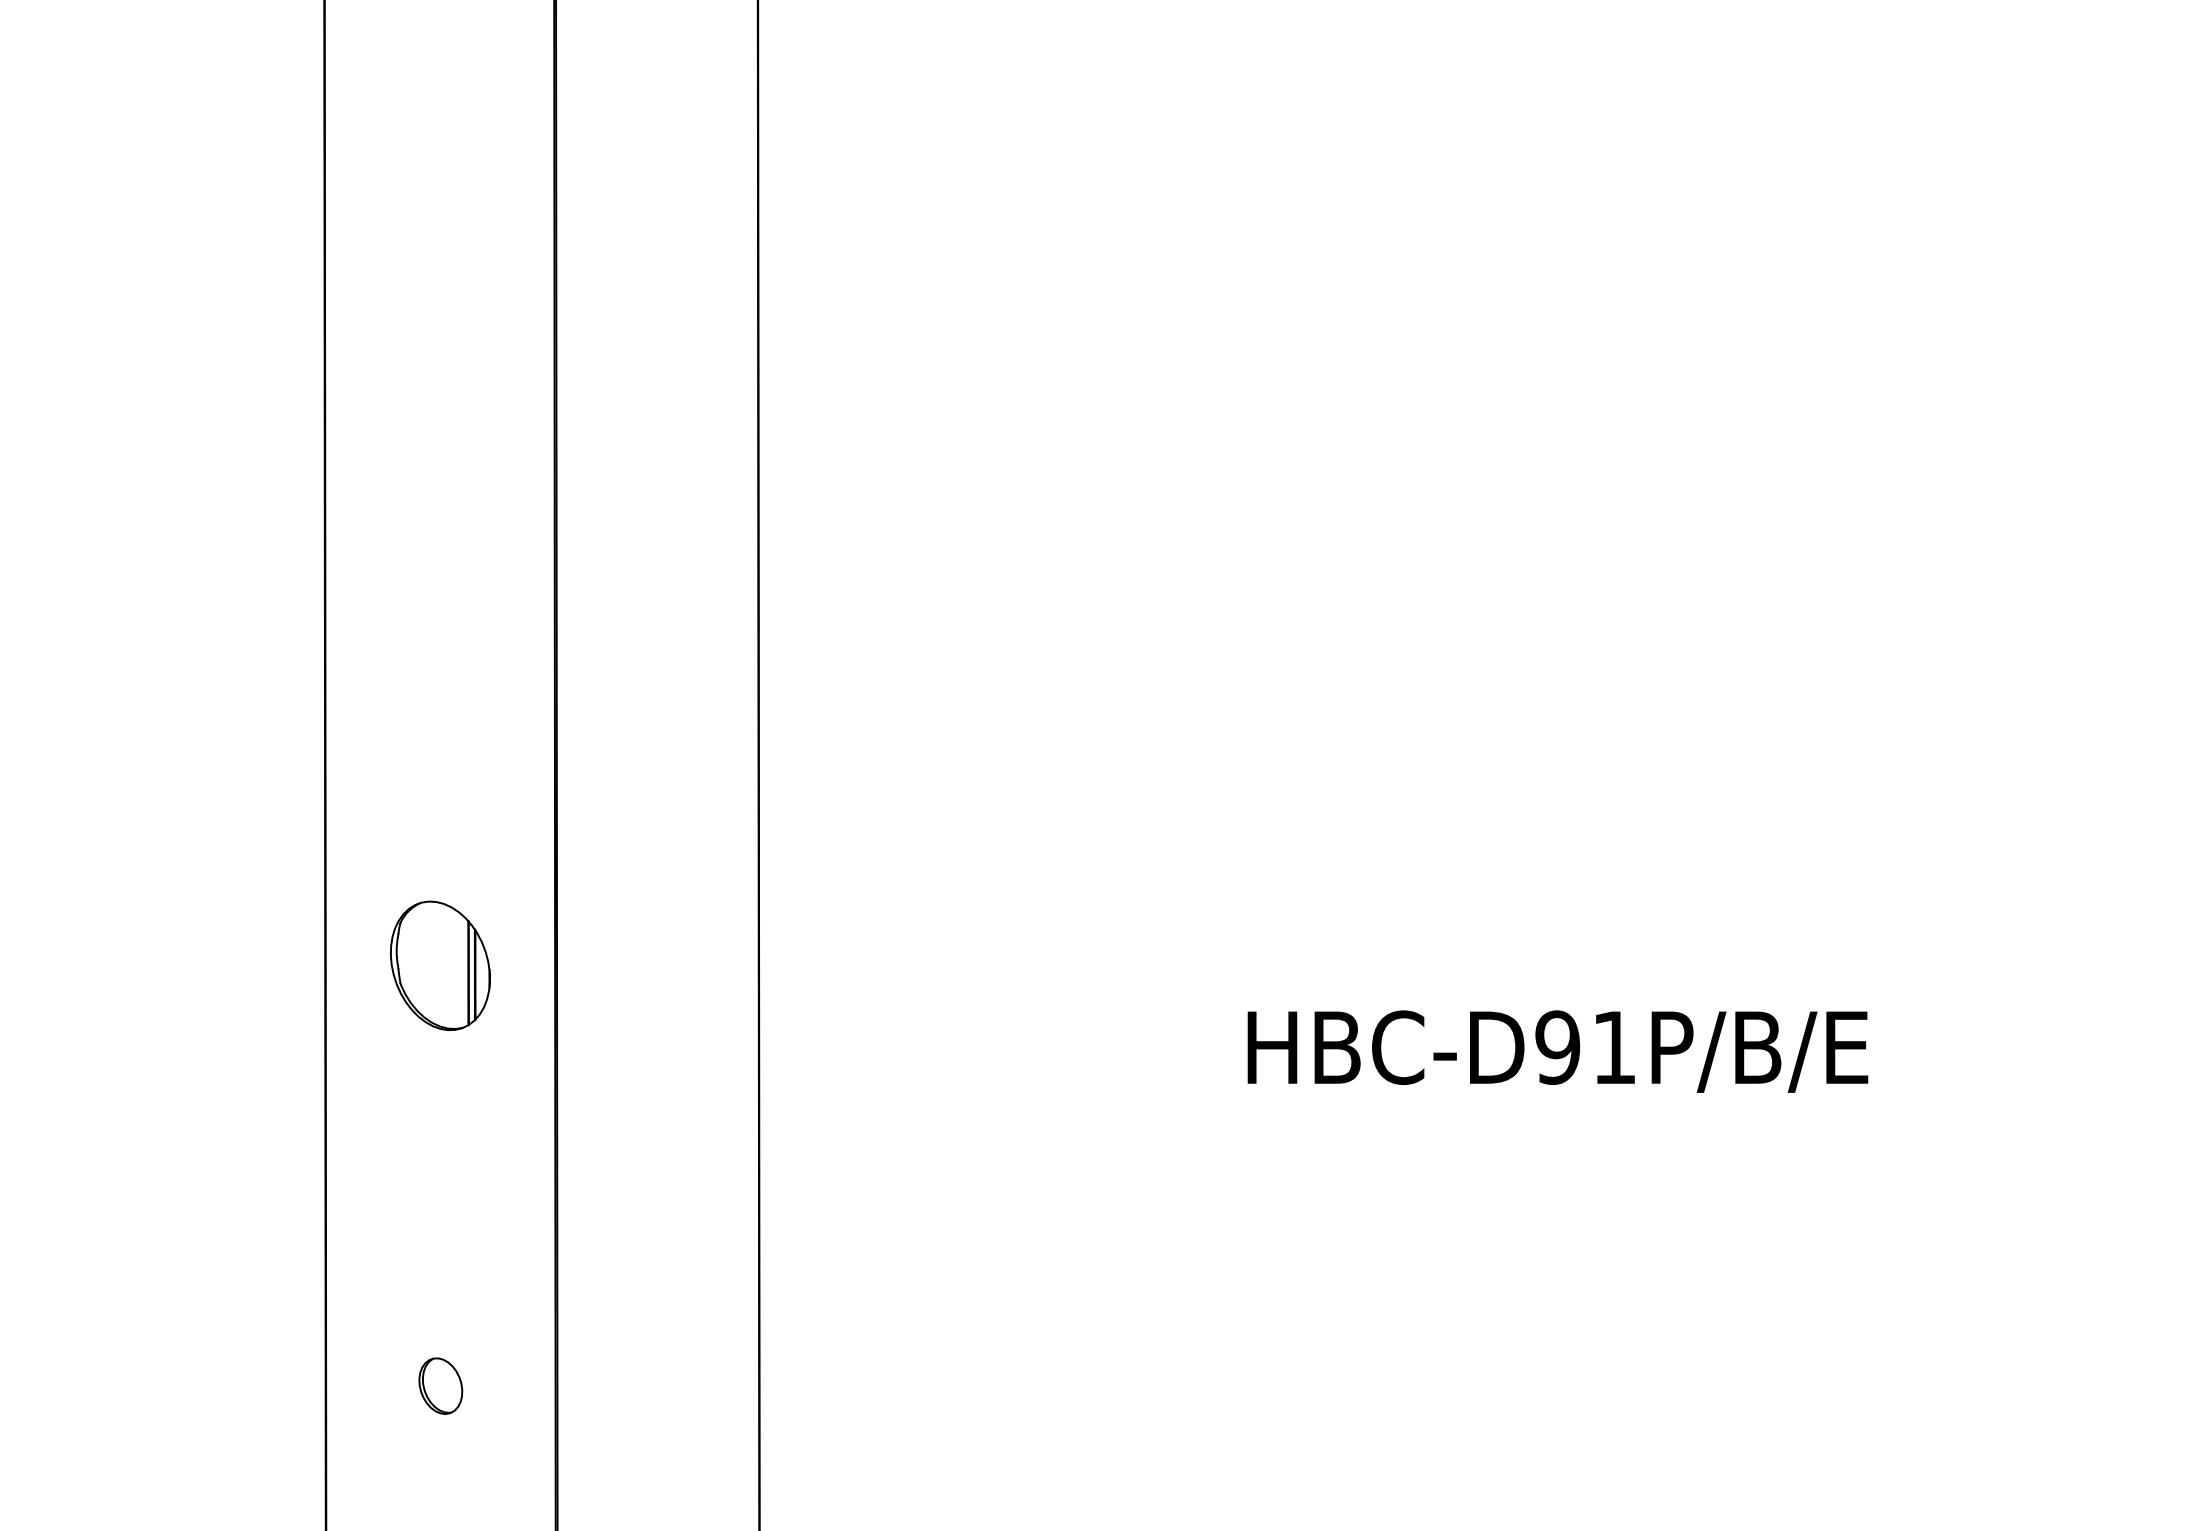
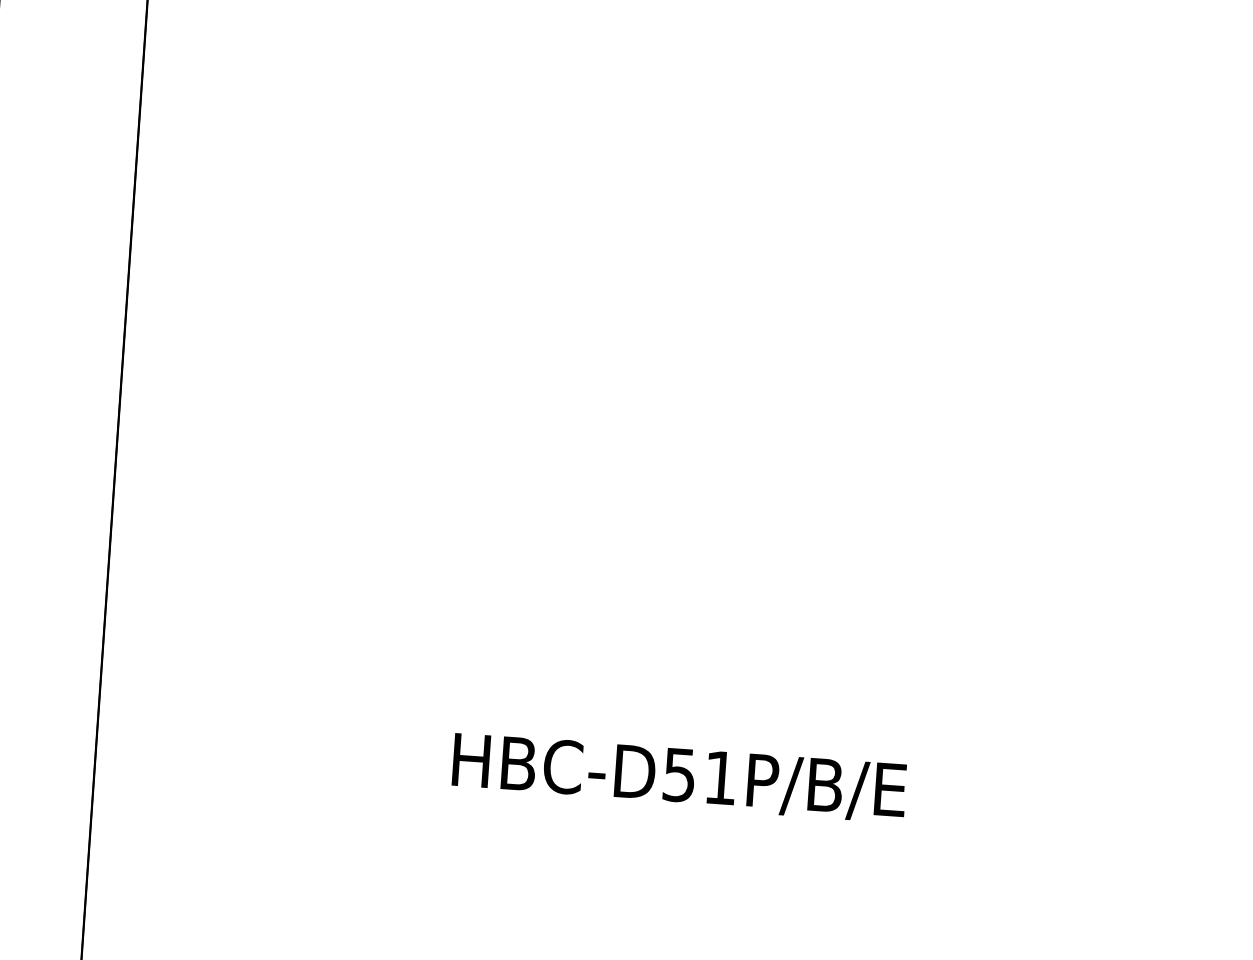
text: (1557, 1047) -> (679, 774), HBC-D91P/B/E -> HBC-D51P/B/E

